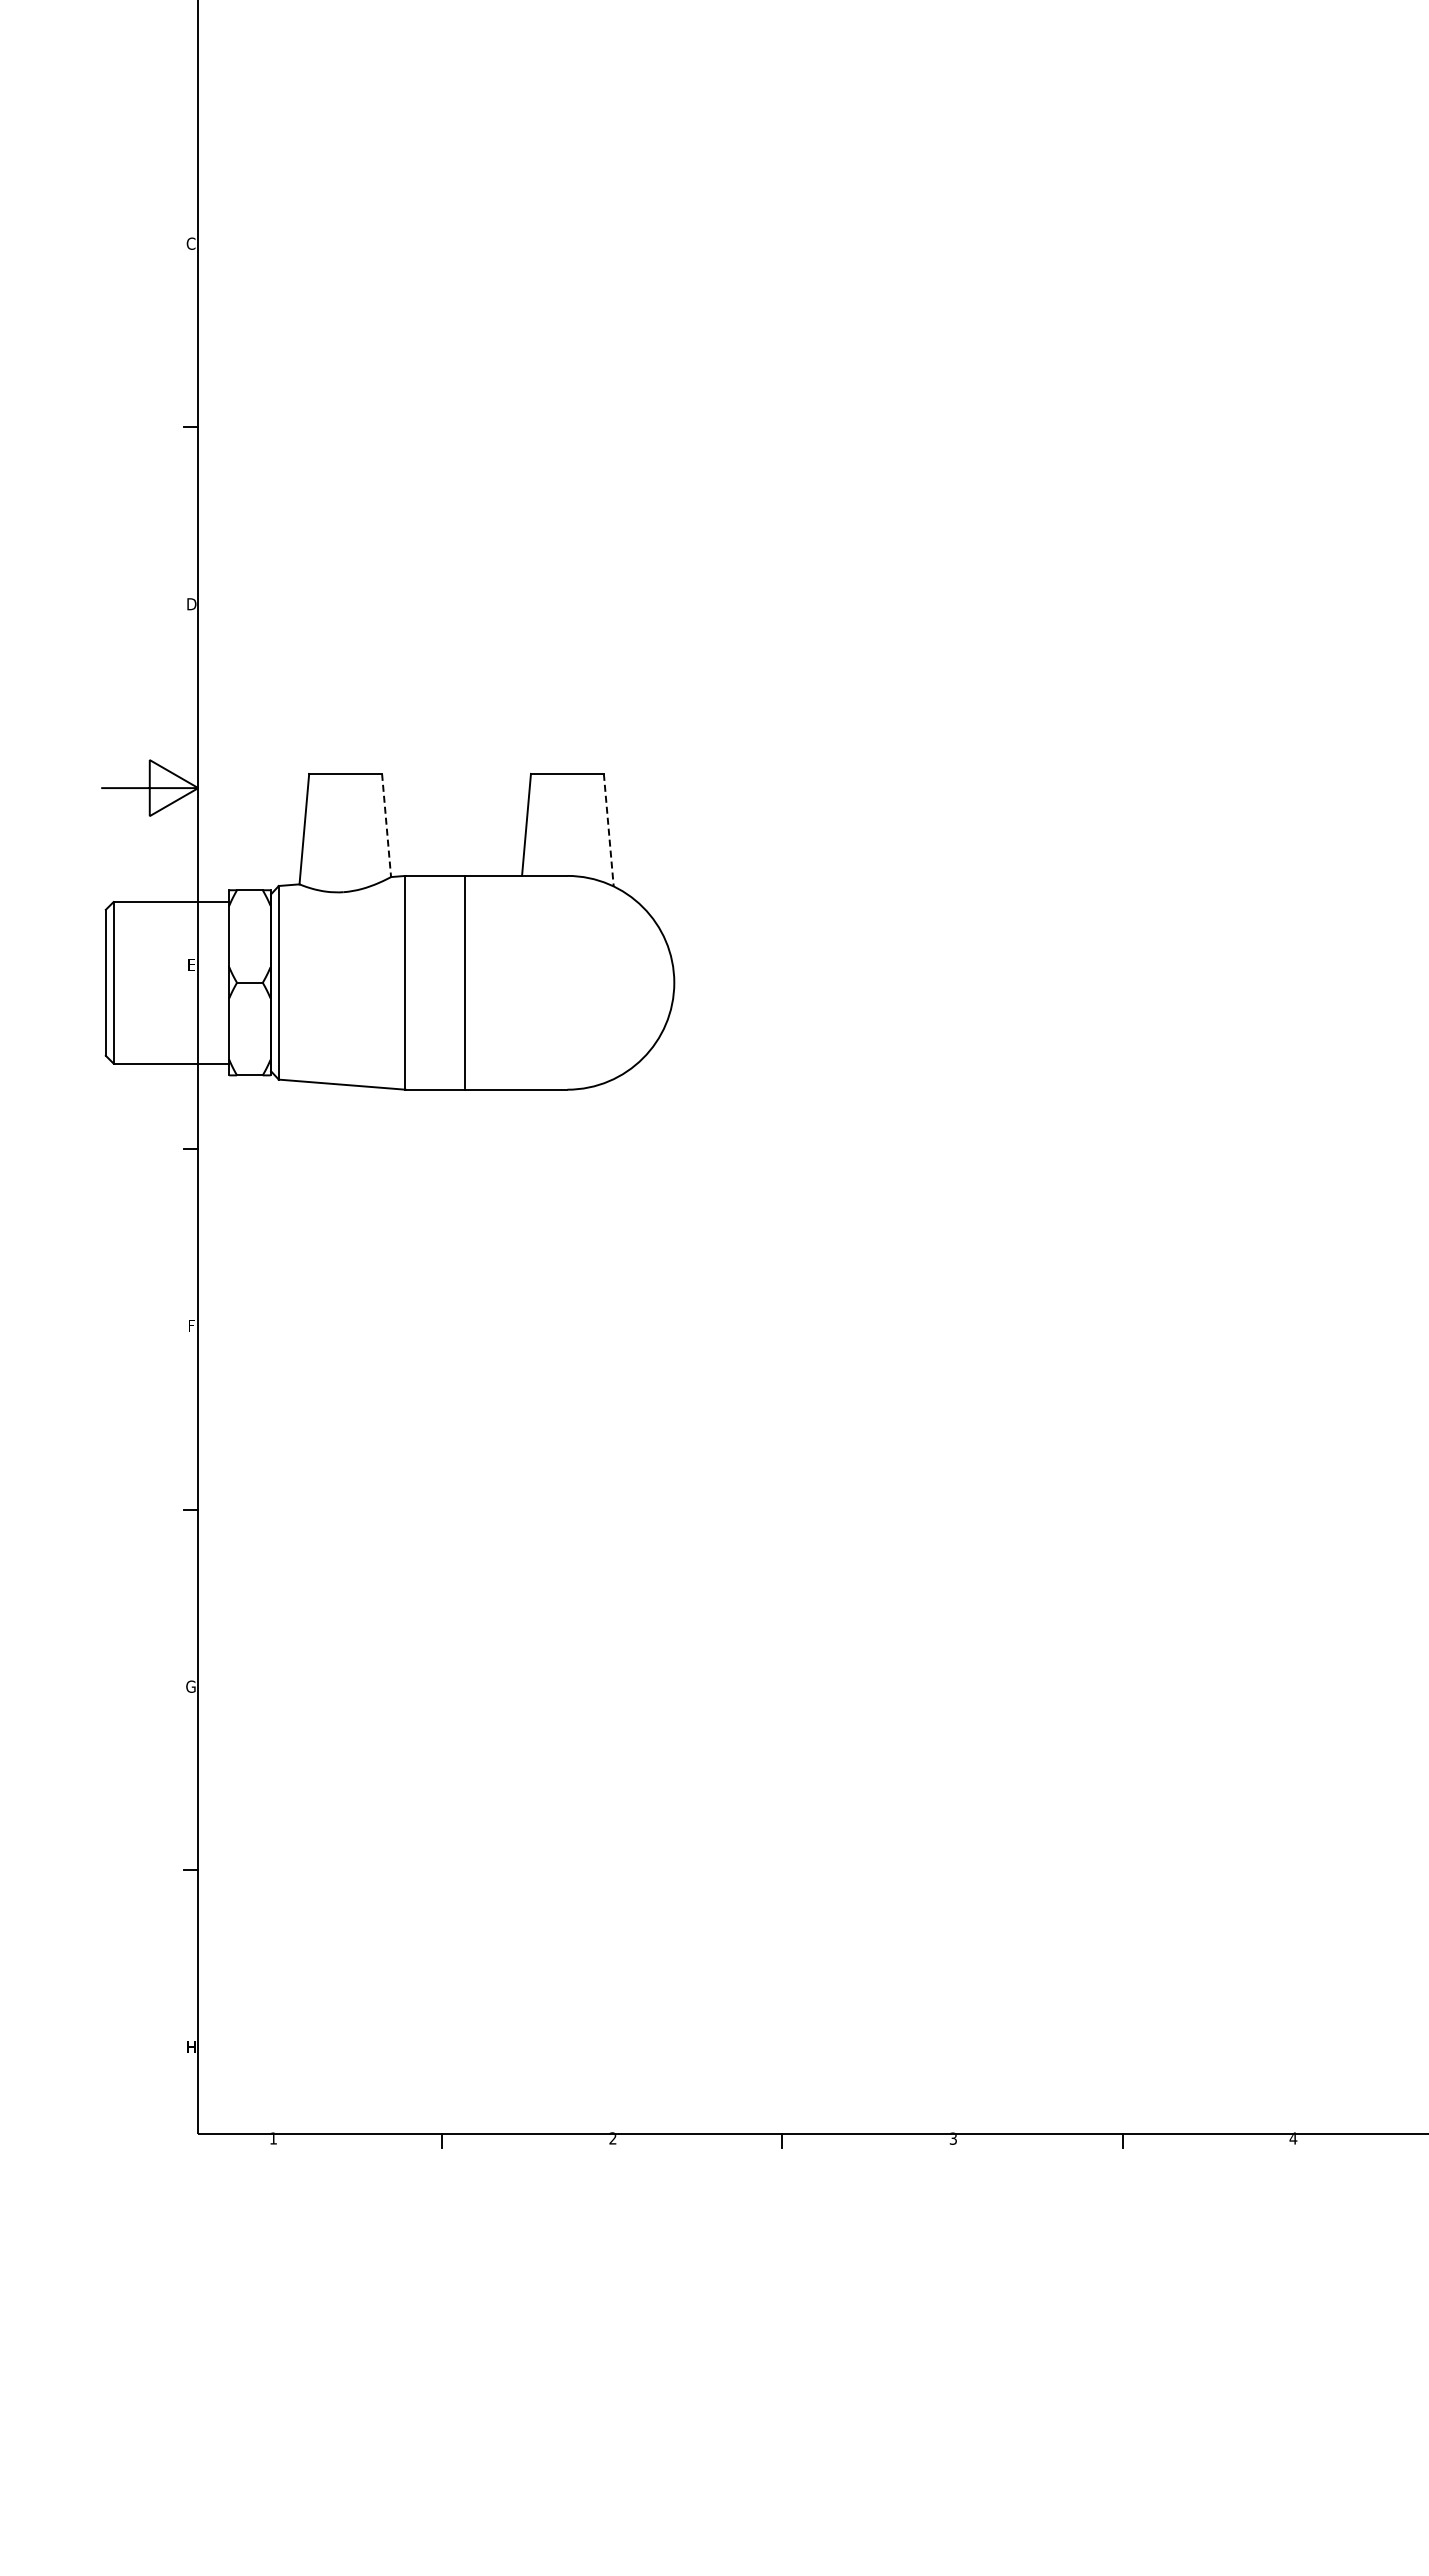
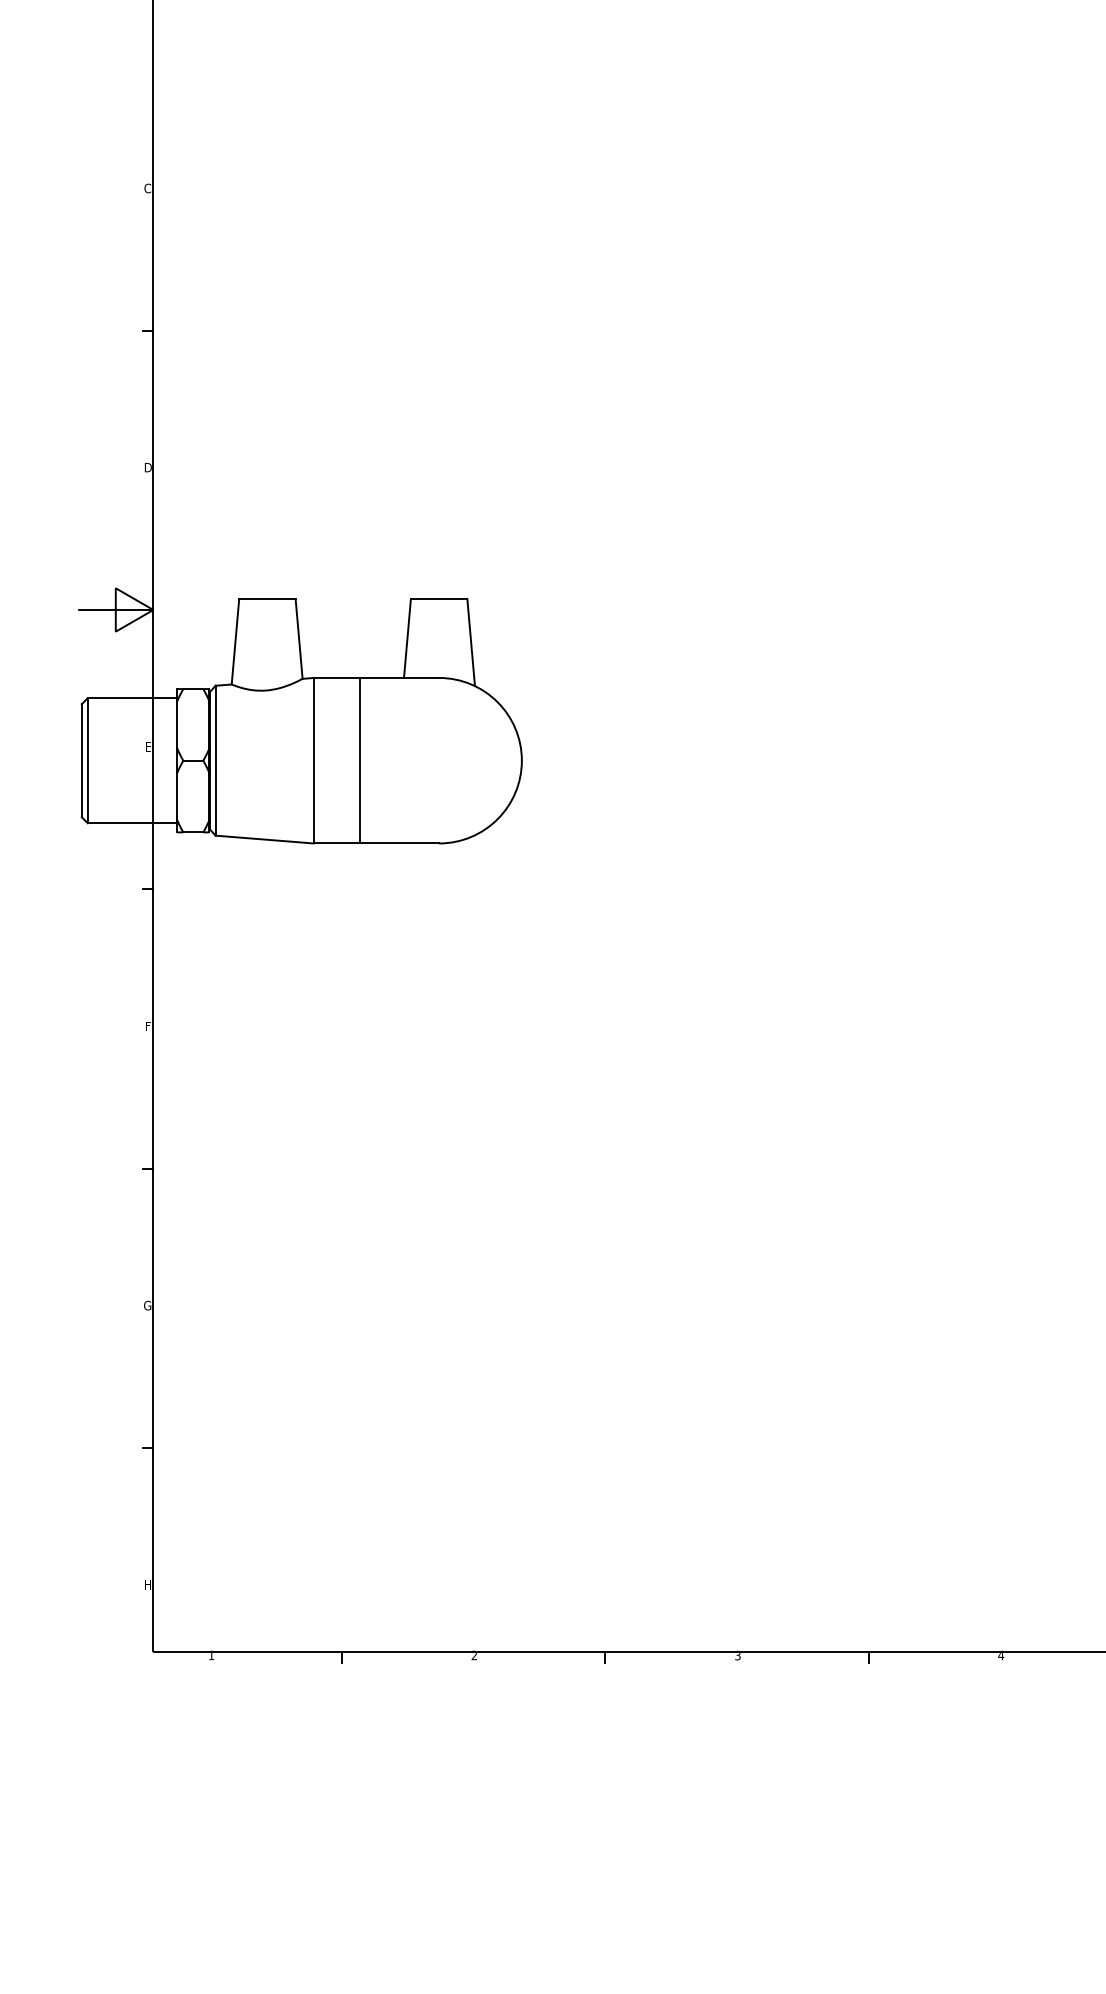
line: (386, 825) -> (299, 638), dashed -> solid
line: (608, 830) -> (470, 642), dashed -> solid

